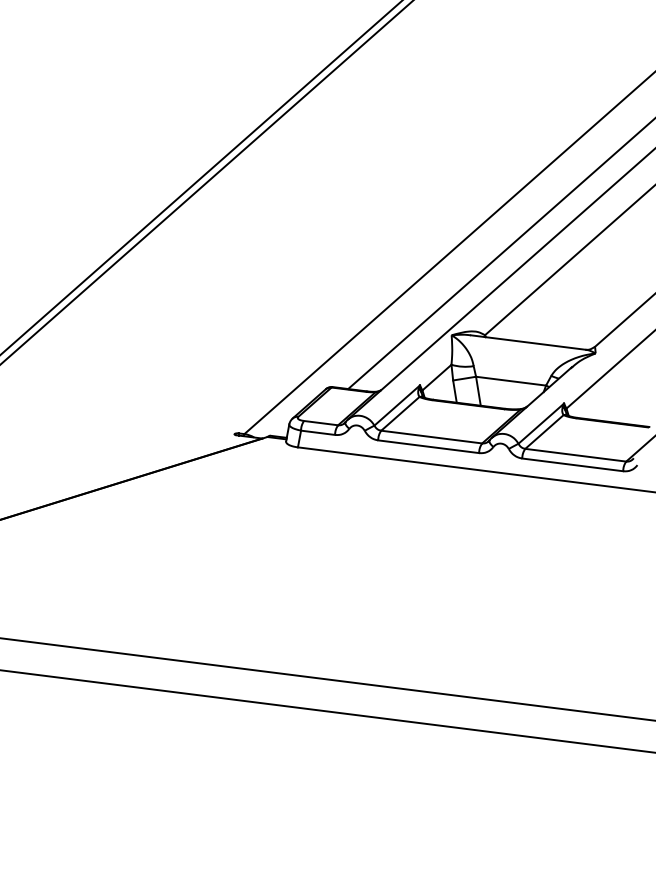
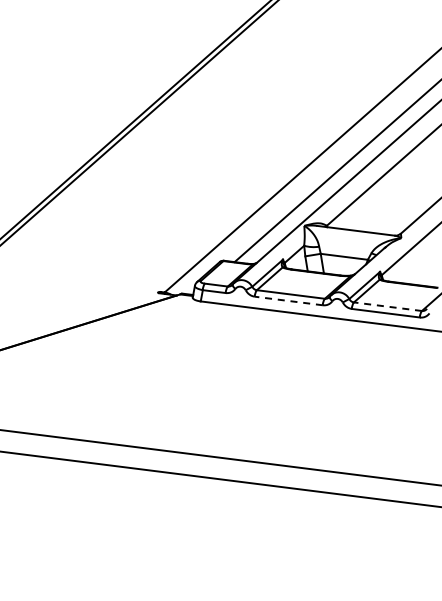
line: (428, 446) -> (288, 300), solid -> dashed
line: (575, 454) -> (387, 306), solid -> dashed

